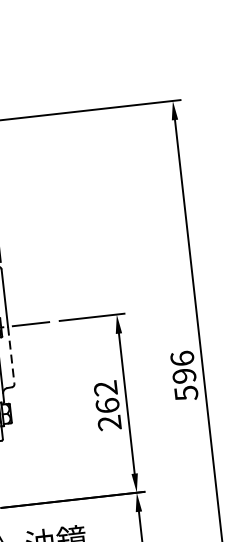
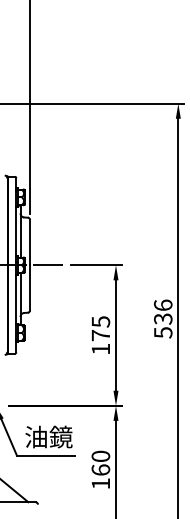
line: (11, 354) -> (30, 287), dashed -> solid
text: (184, 375) -> (163, 318), 596 -> 536
text: (107, 405) -> (100, 335), 262 -> 175

